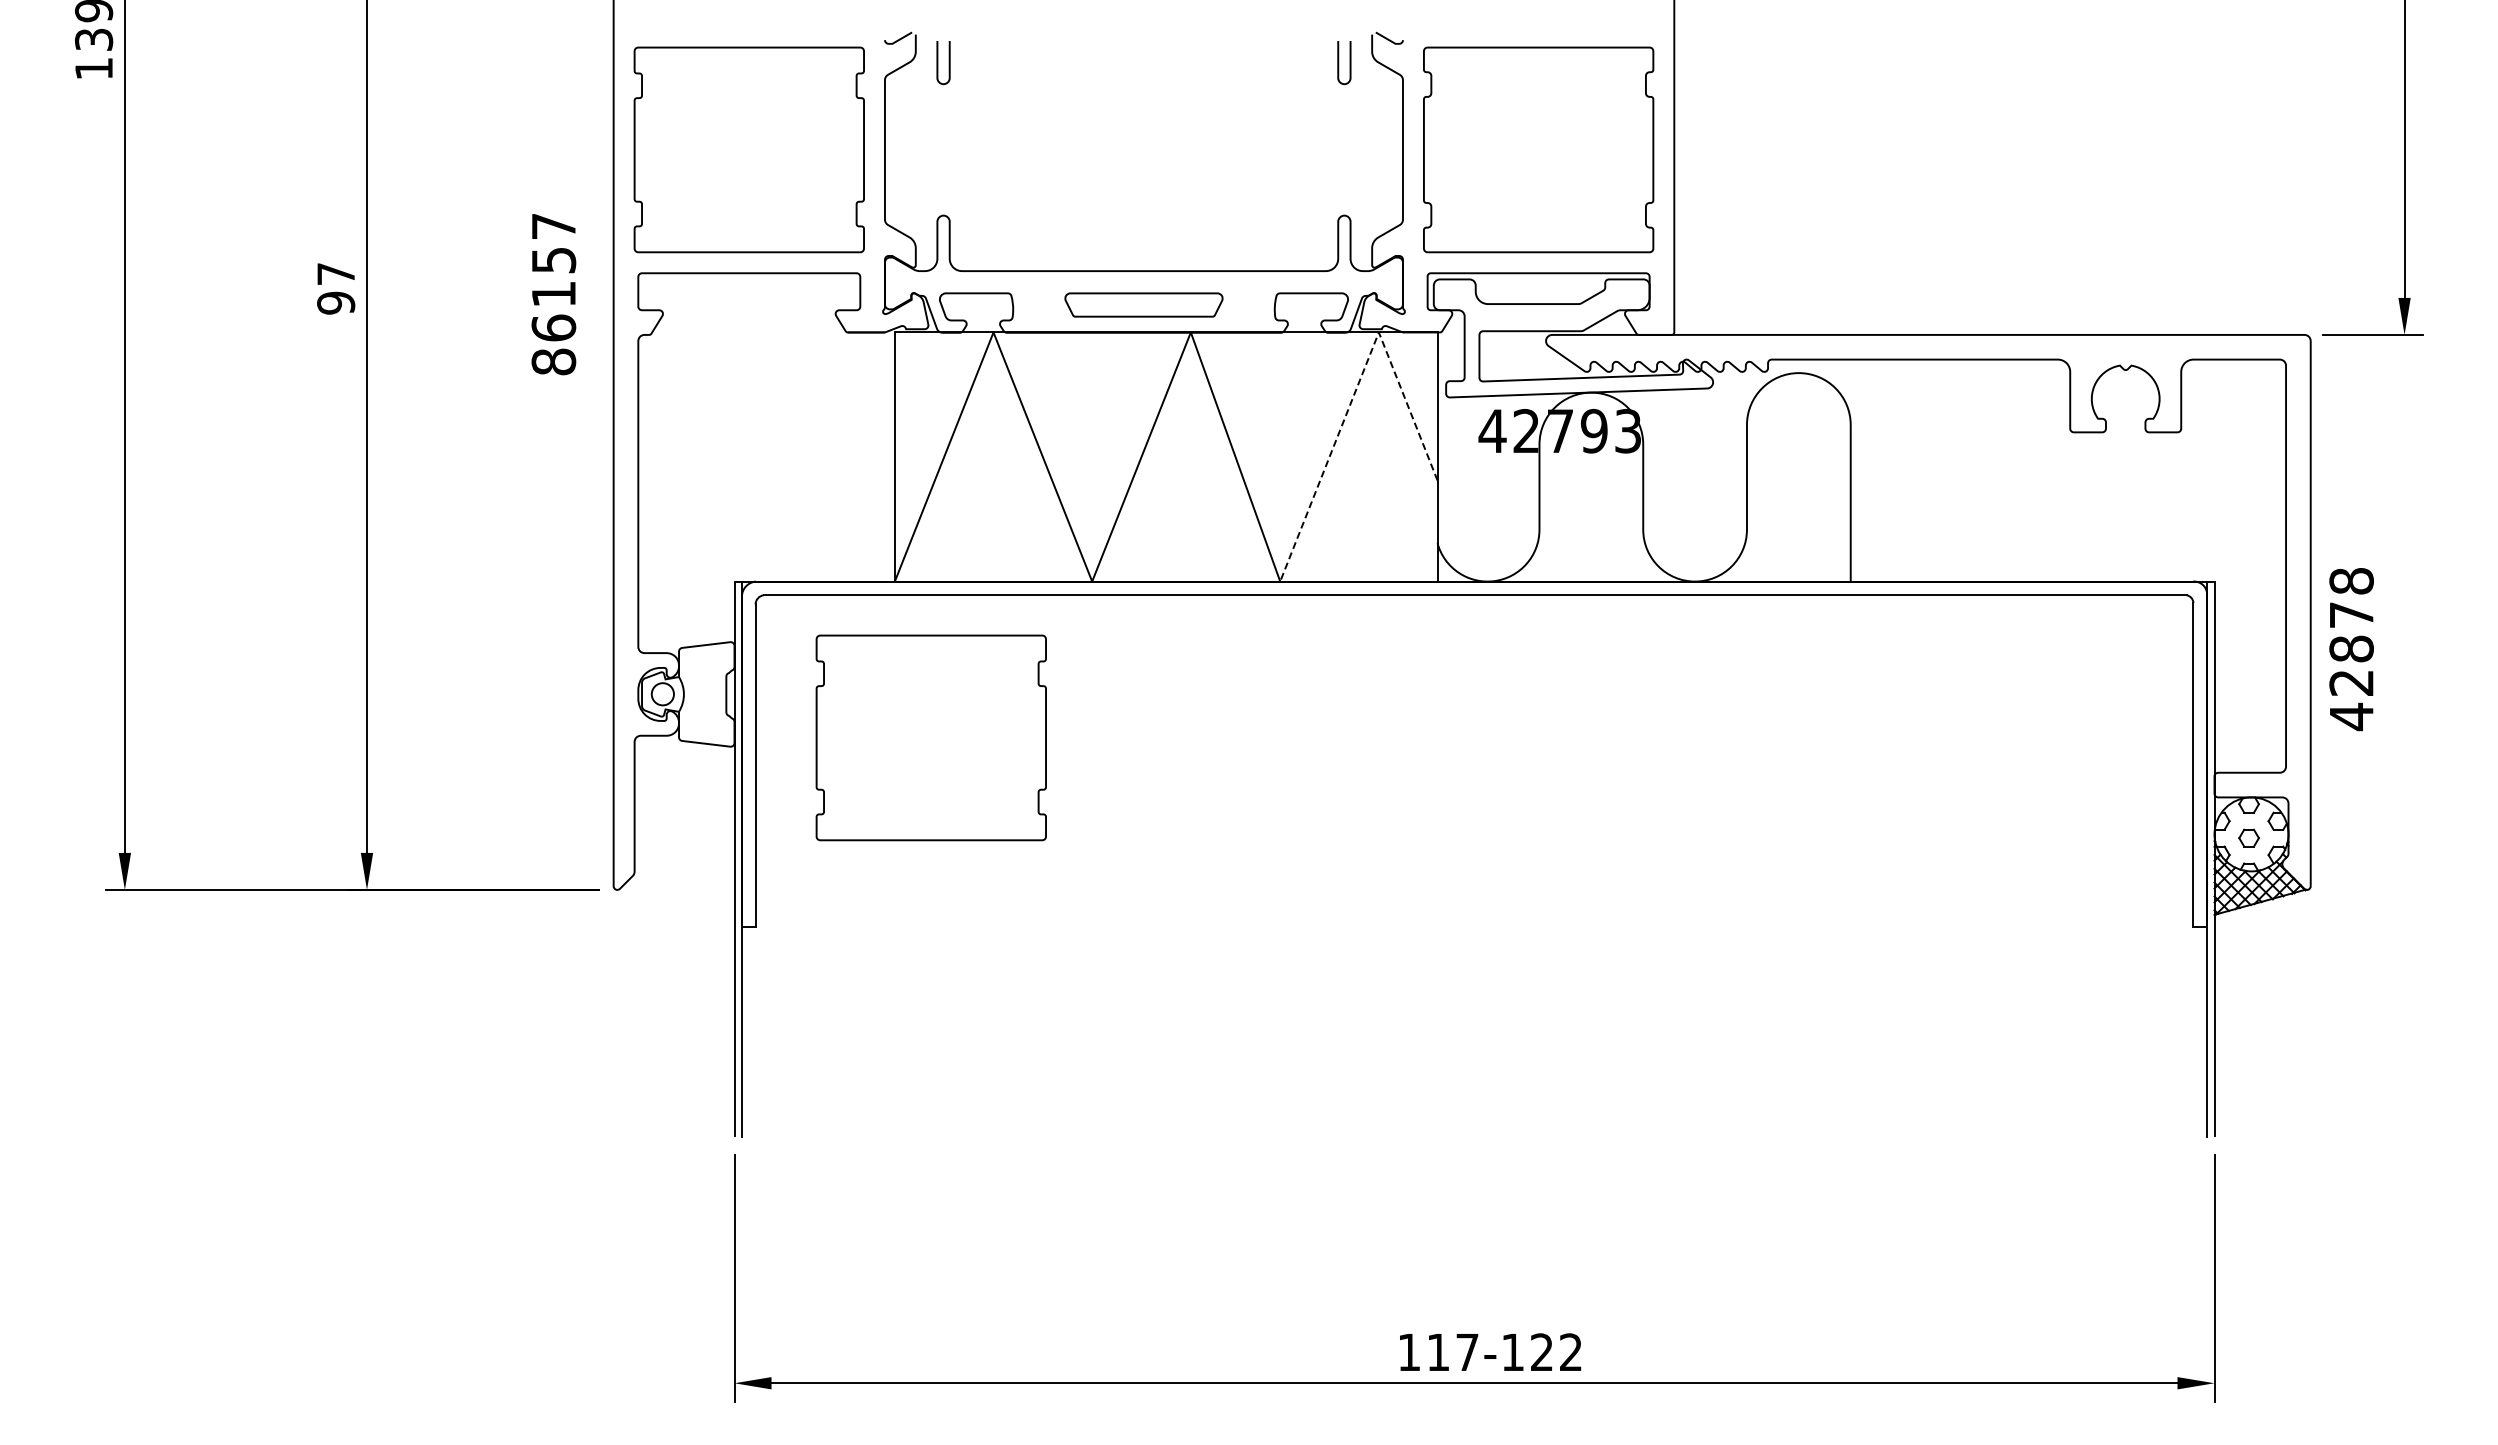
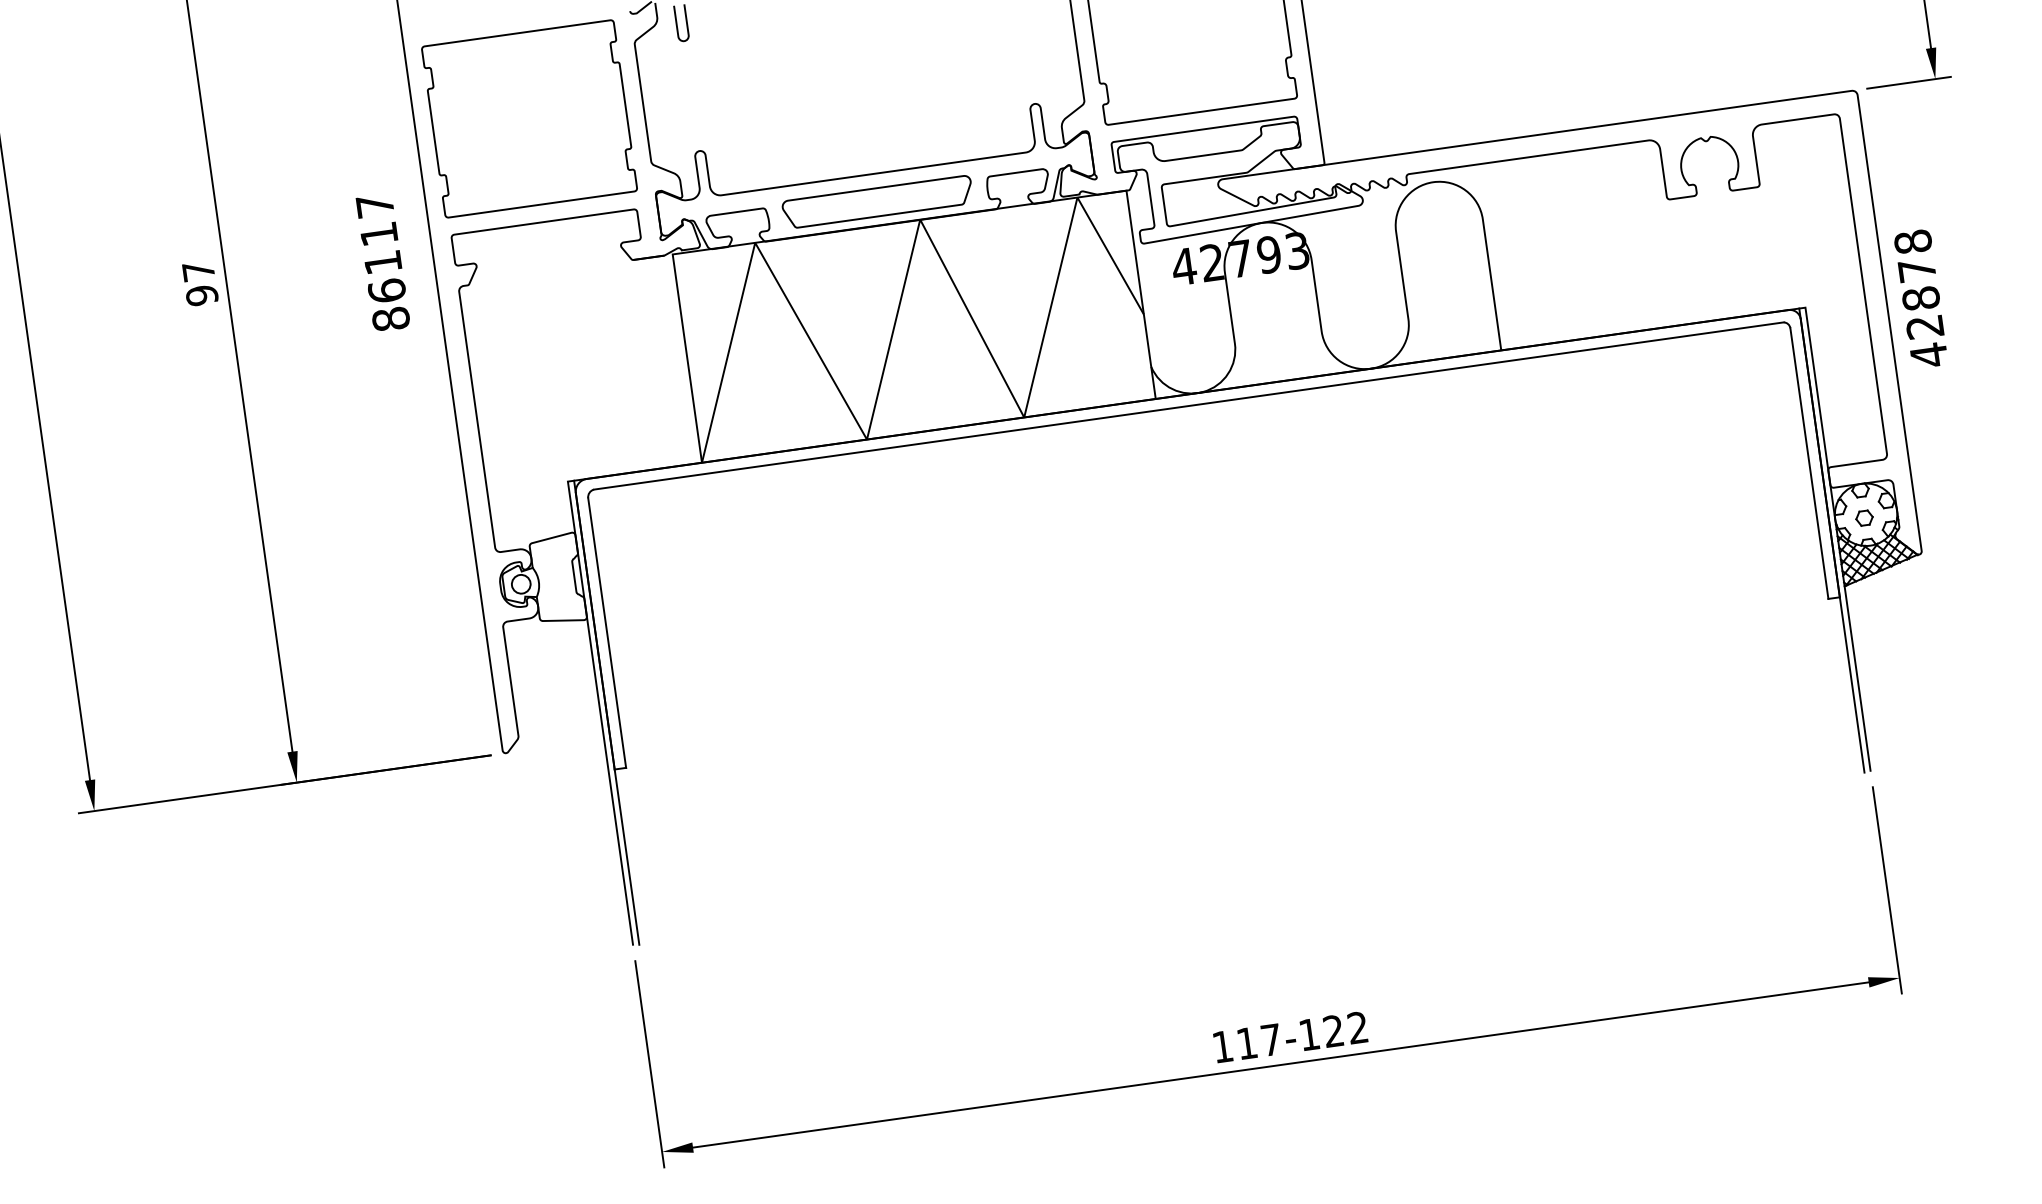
text: (554, 260) -> (379, 234), 86157 -> 86117
part: (1143, 304) -> (877, 201), size x1.43
line: (1359, 382) -> (1067, 241), dashed -> solid
text: (2351, 649) -> (1921, 299), moved
part: (930, 737) -> (750, 588), removed

